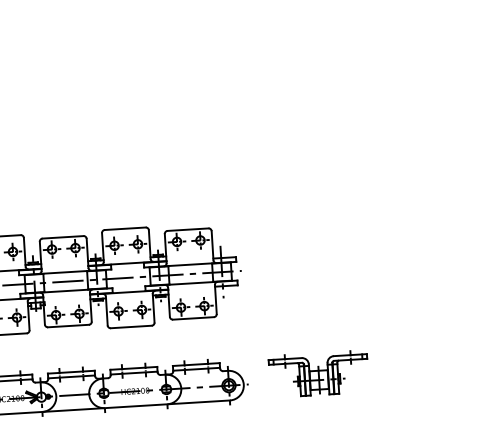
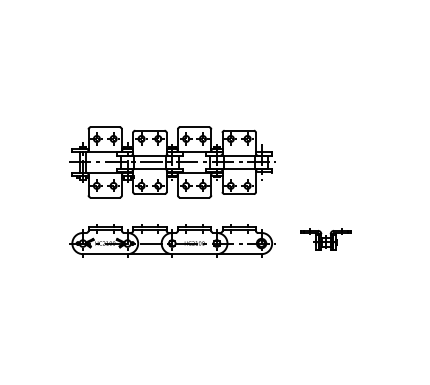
part: (318, 374) -> (325, 239), size x0.7

